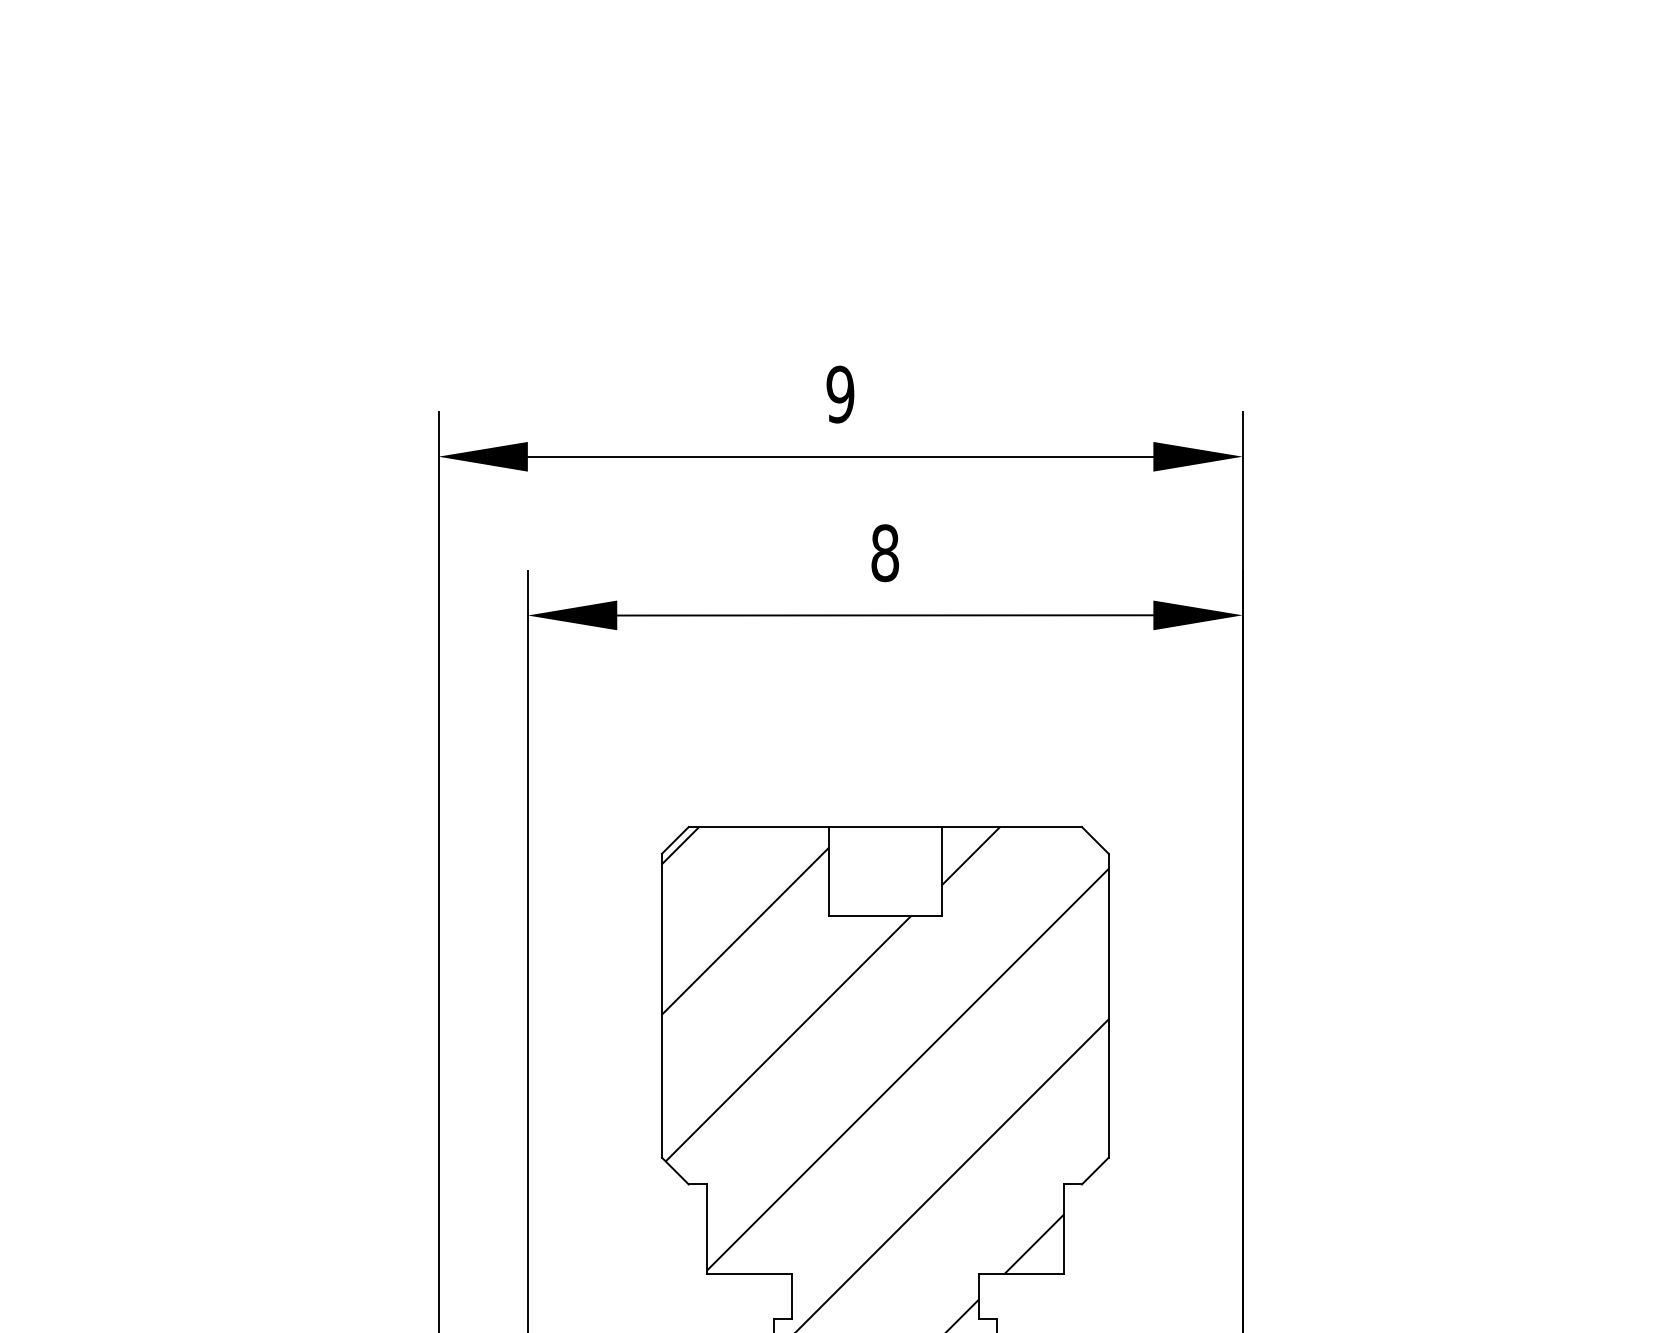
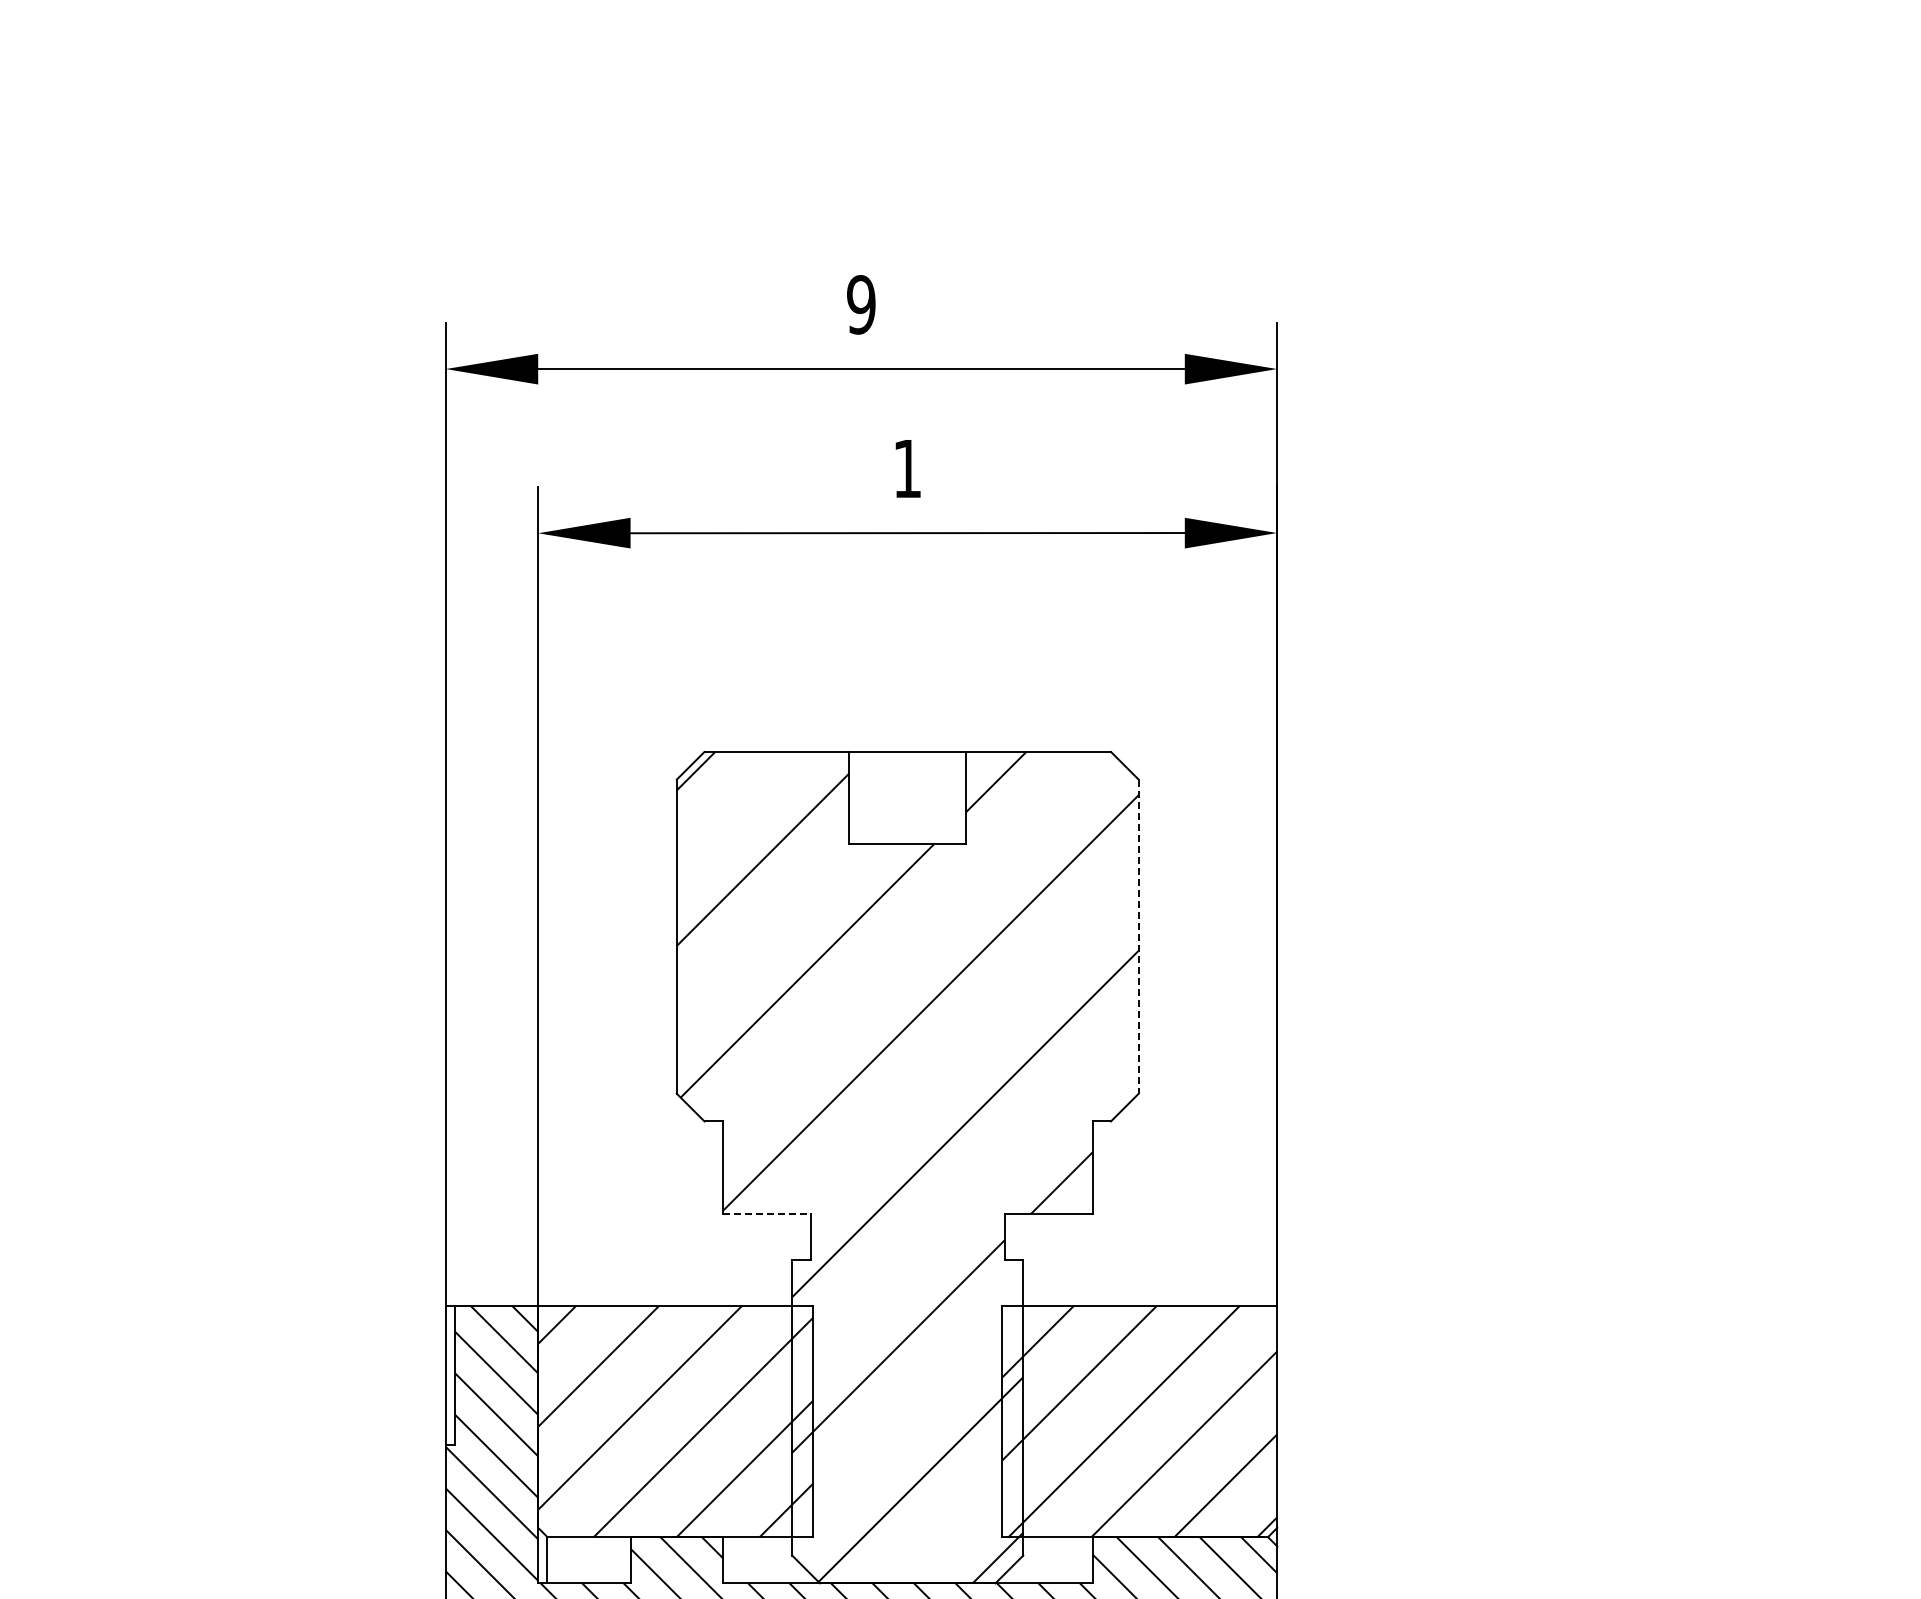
text: (885, 552) -> (907, 468), 8 -> 1
line: (1108, 1006) -> (1138, 937), solid -> dashed
line: (748, 1273) -> (766, 1213), solid -> dashed

